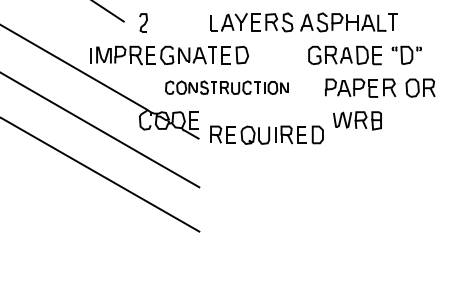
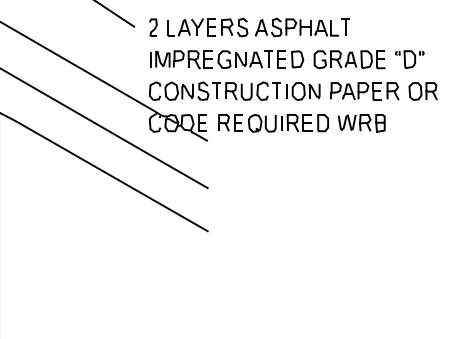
part: (303, 22) -> (258, 27), moved
part: (170, 55) -> (227, 59), moved
part: (226, 87) -> (234, 90), size x1.43
part: (266, 135) -> (273, 123), moved

